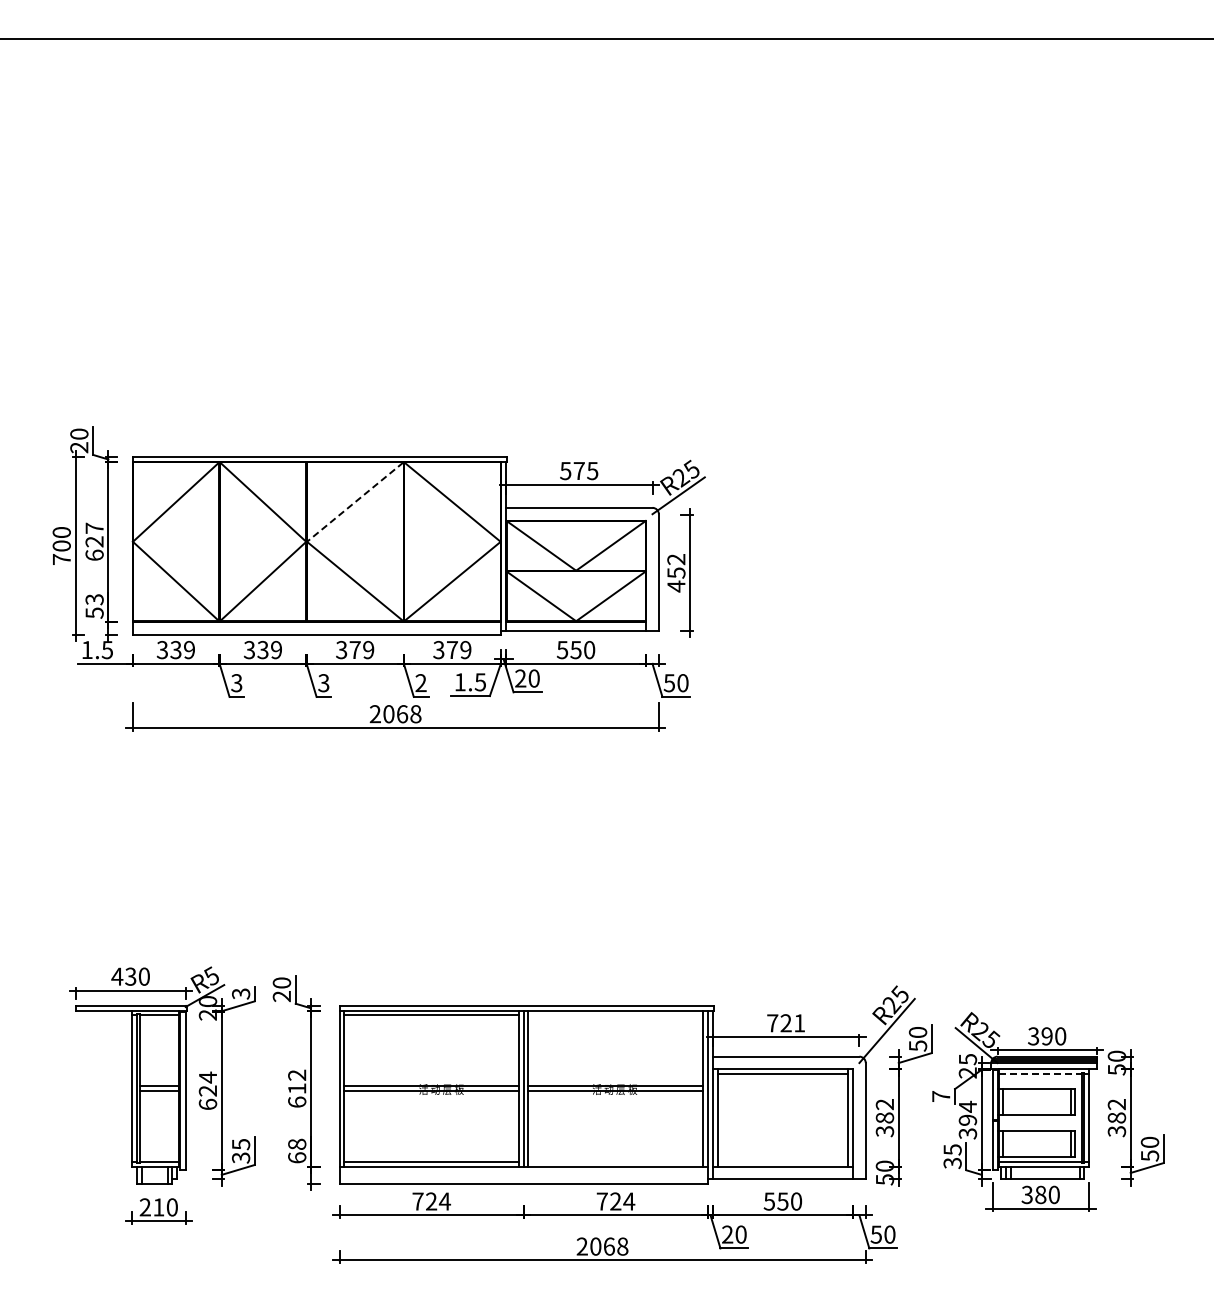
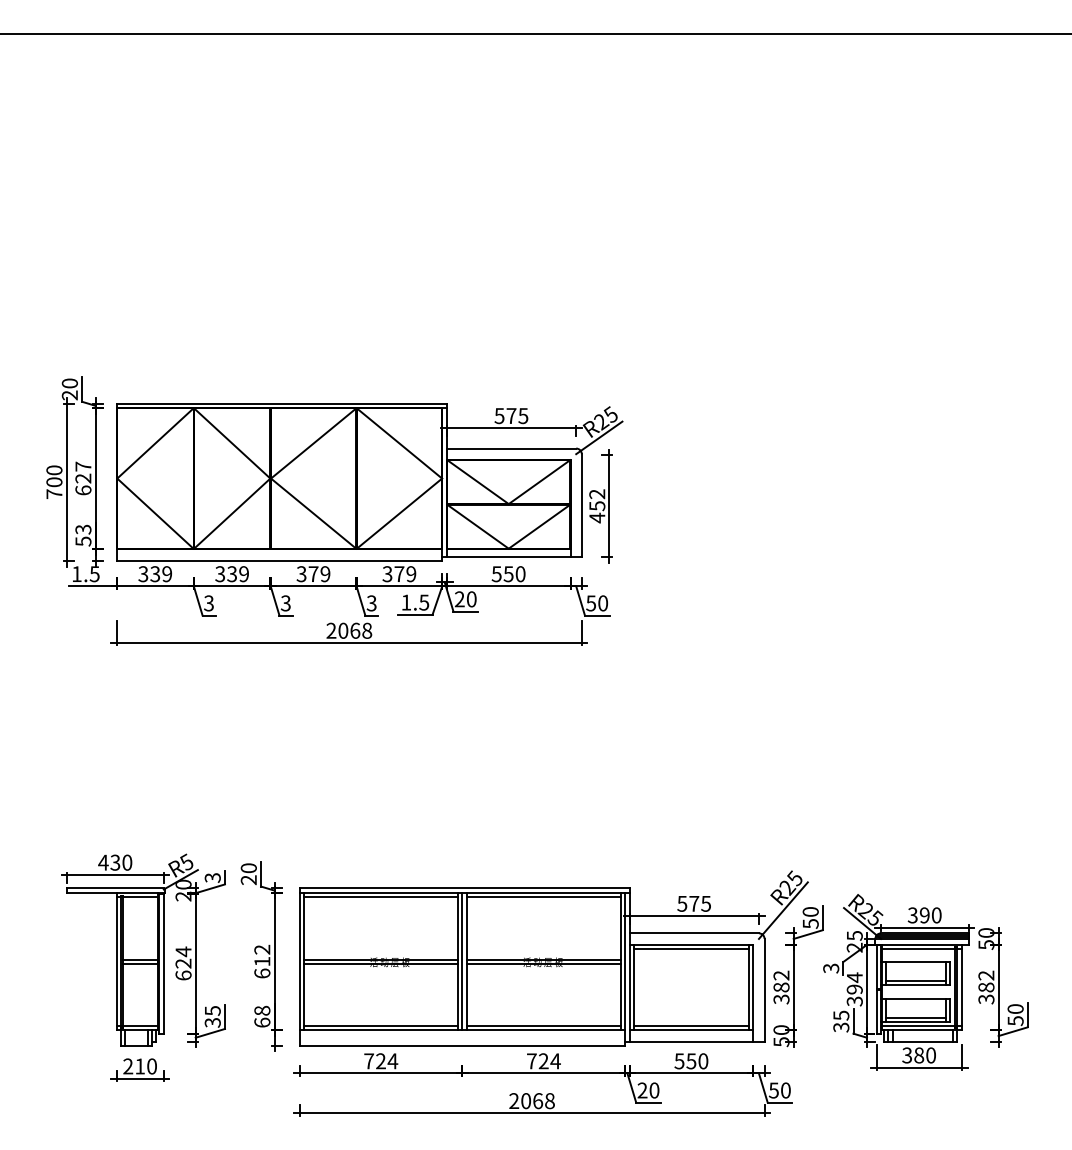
line: (354, 502) -> (312, 443), dashed -> solid
text: (420, 683) -> (371, 603), 2 -> 3
line: (615, 1015) -> (543, 896), added
text: (786, 1023) -> (694, 904), 721 -> 575
line: (1040, 1073) -> (918, 948), dashed -> solid
text: (941, 1096) -> (831, 968), 7 -> 3
line: (1036, 1110) -> (915, 980), added
line: (1036, 1152) -> (915, 1017), added
line: (615, 1162) -> (543, 1026), added
line: (782, 1162) -> (691, 1026), added

